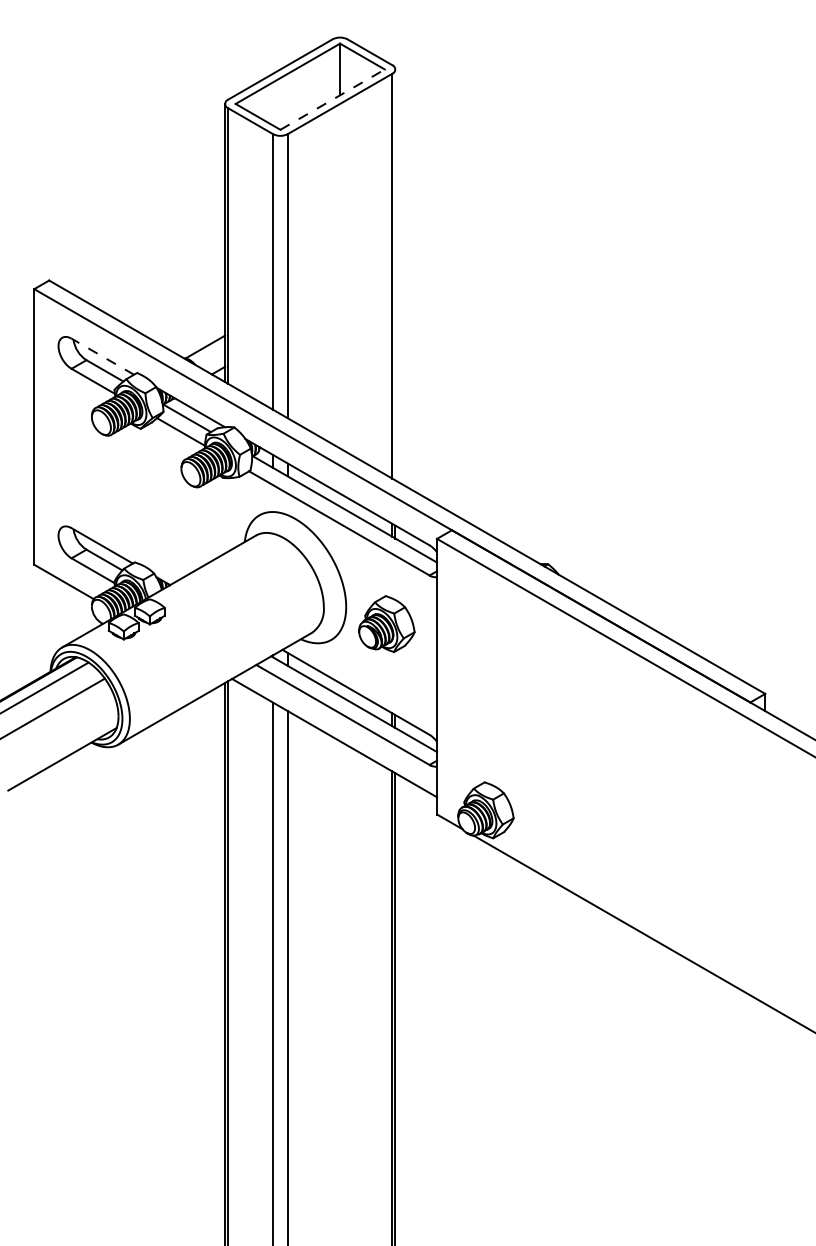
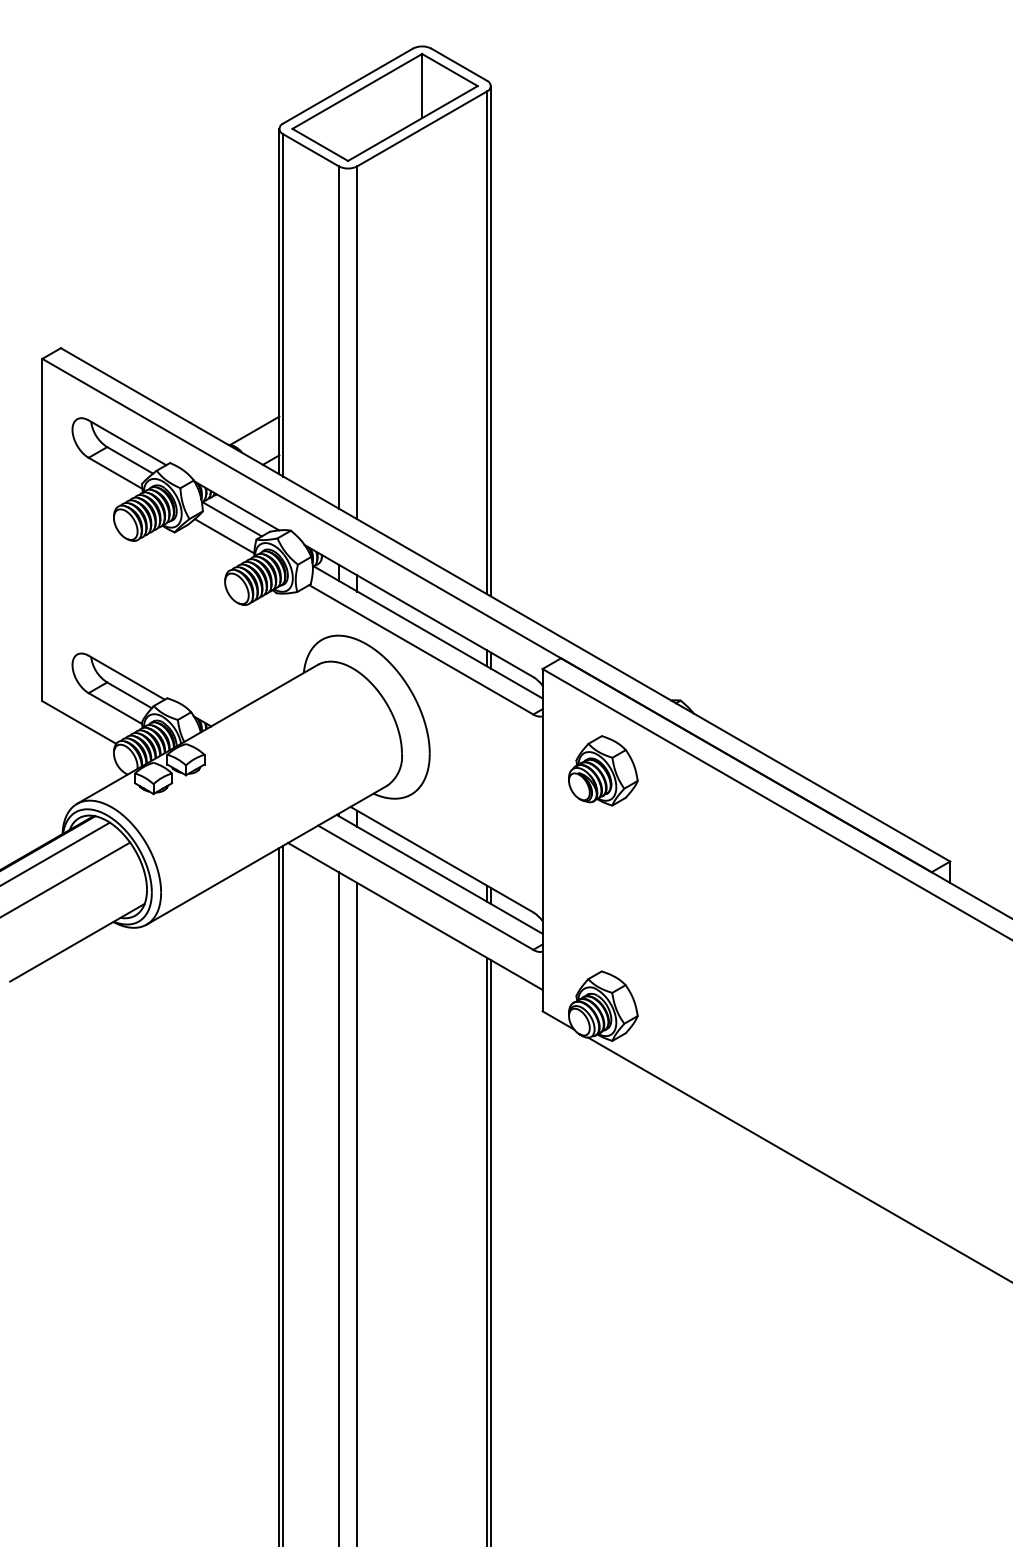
line: (332, 99) -> (412, 123), dashed -> solid
line: (395, 275) -> (490, 341), added
line: (102, 356) -> (127, 442), dashed -> solid
part: (387, 623) -> (603, 770), moved

